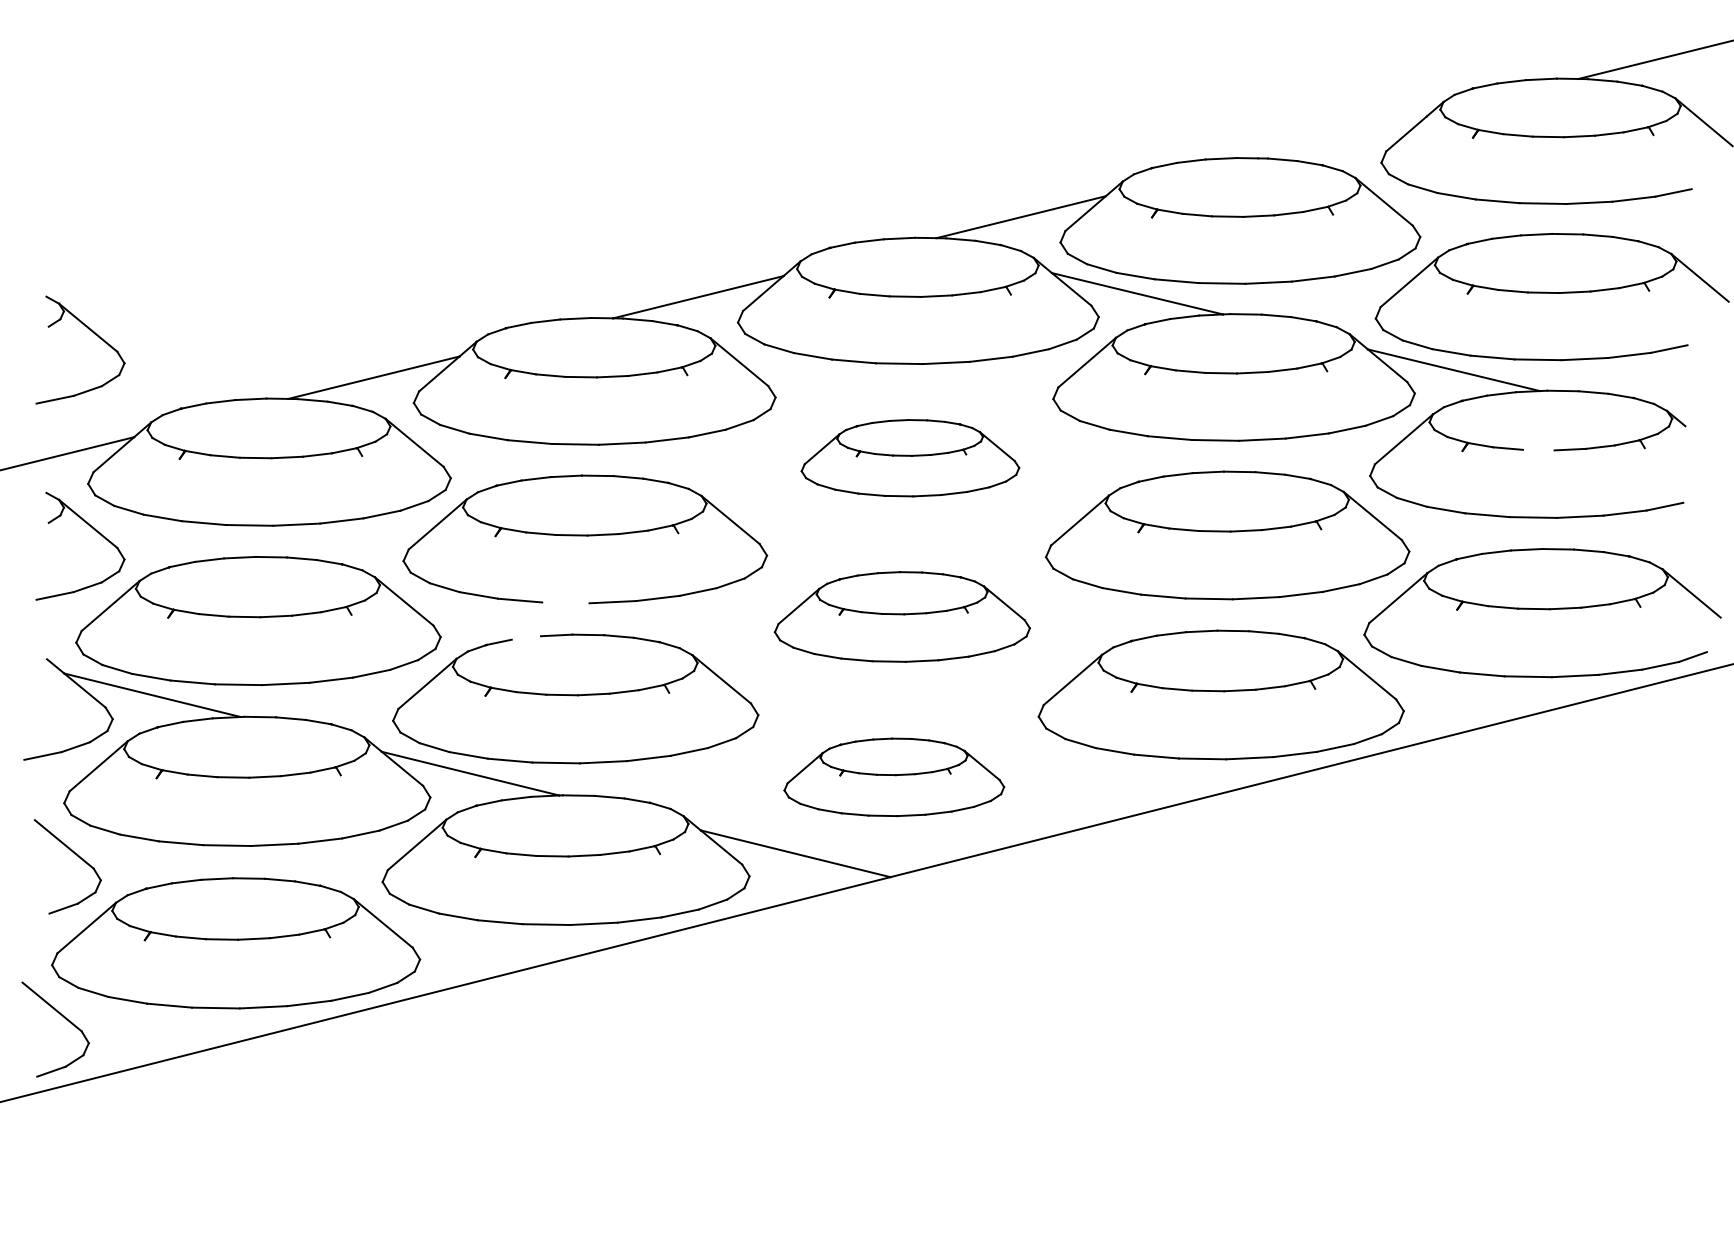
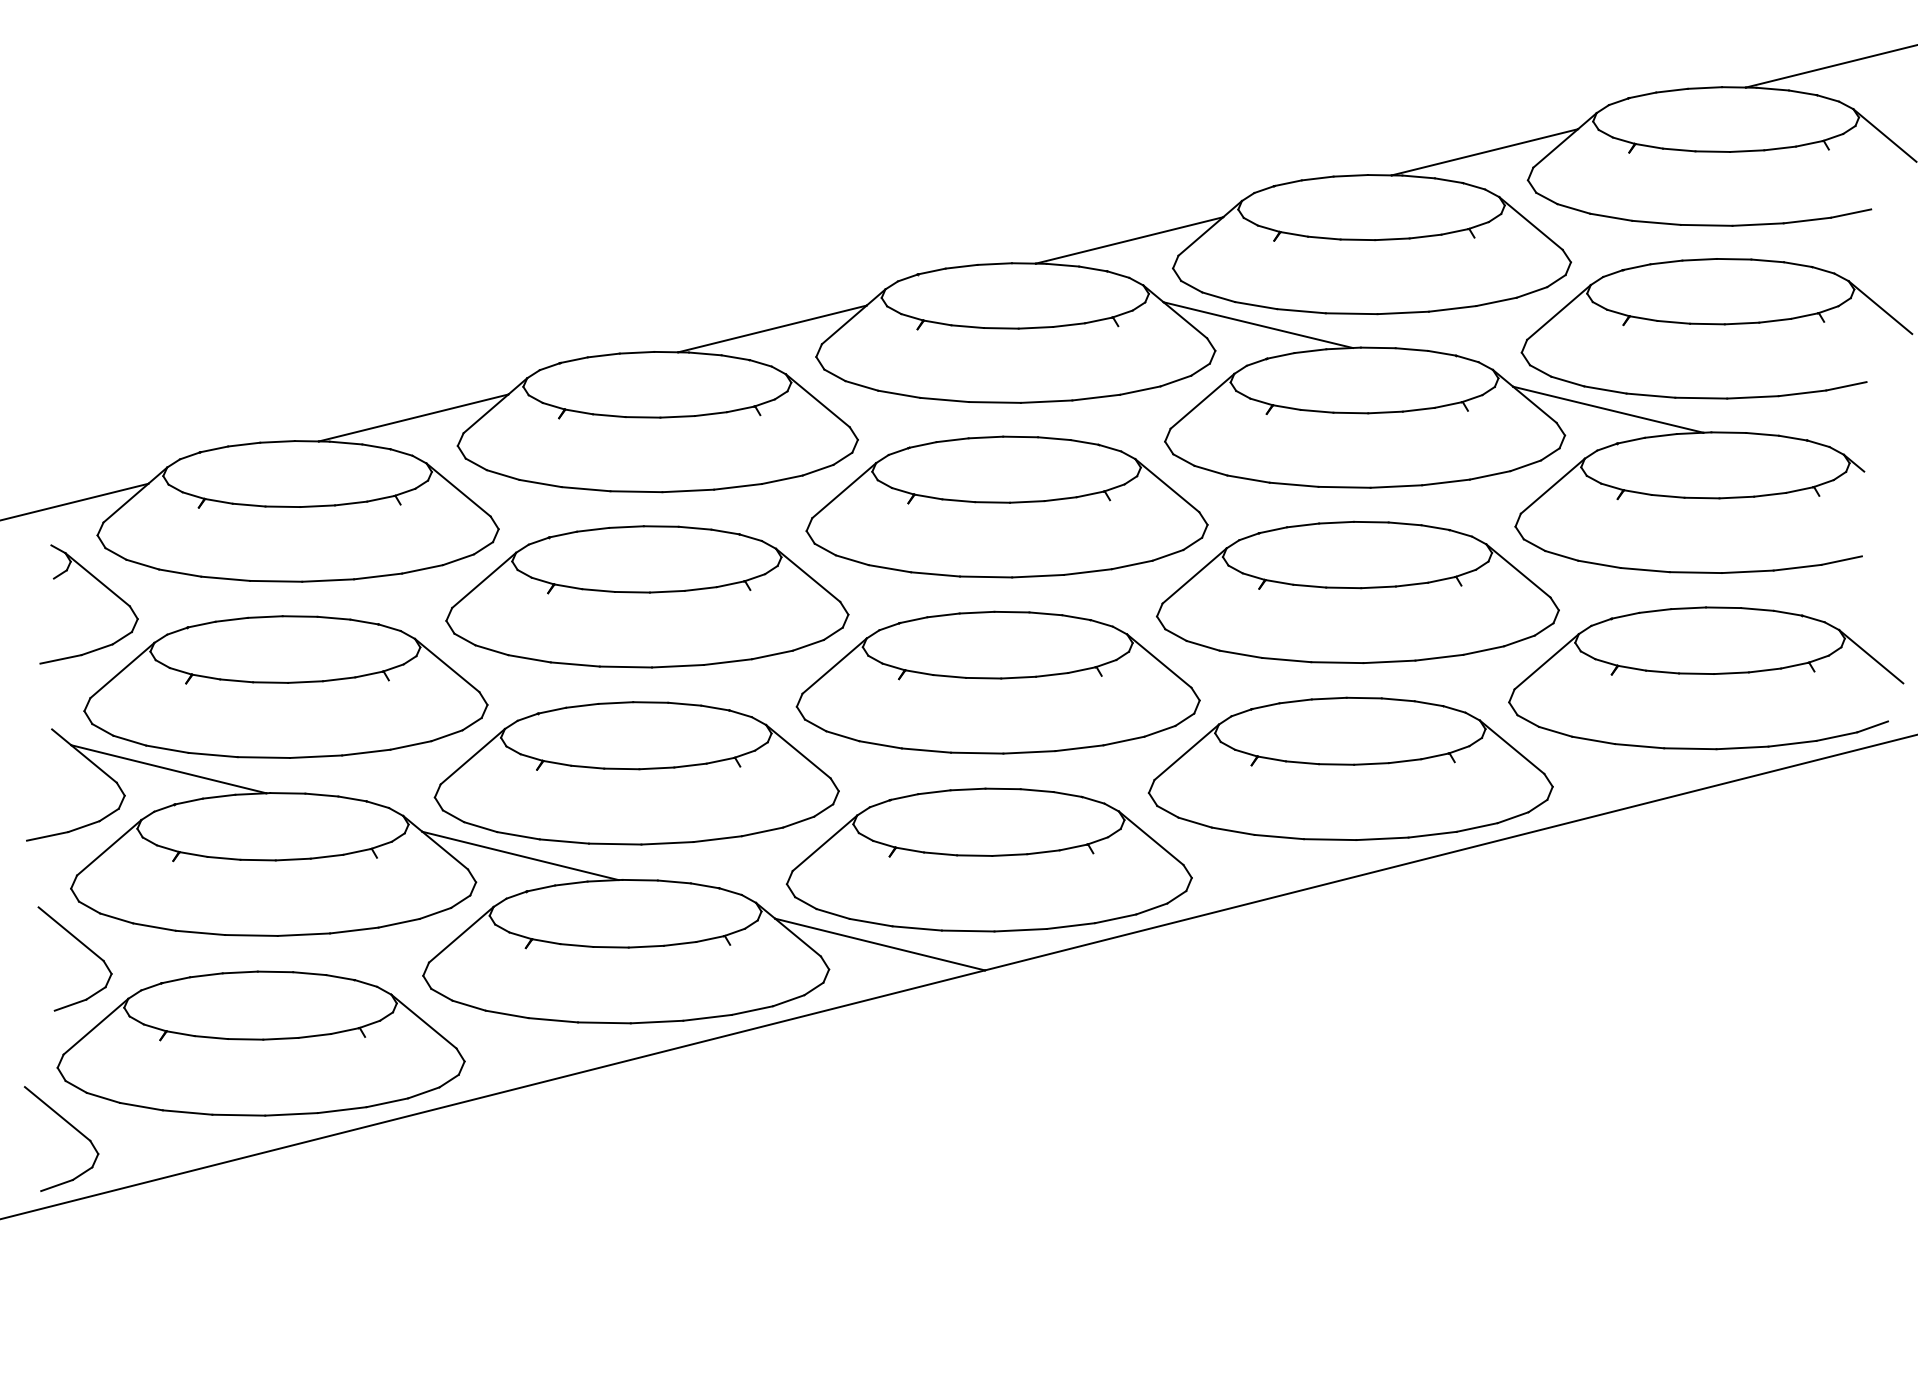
line: (1342, 137) -> (1484, 152), added
part: (91, 332) -> (101, 367), removed
line: (1538, 449) -> (1701, 497), added
part: (909, 457) -> (1006, 506), size x1.67
line: (565, 602) -> (625, 666), added
part: (901, 616) -> (997, 682), size x1.43
line: (526, 637) -> (582, 705), added
part: (893, 776) -> (988, 859), size x1.67

